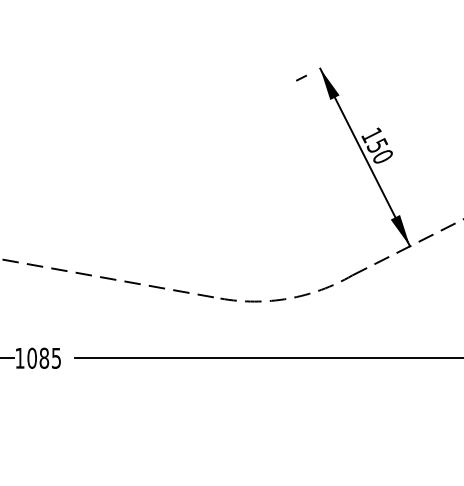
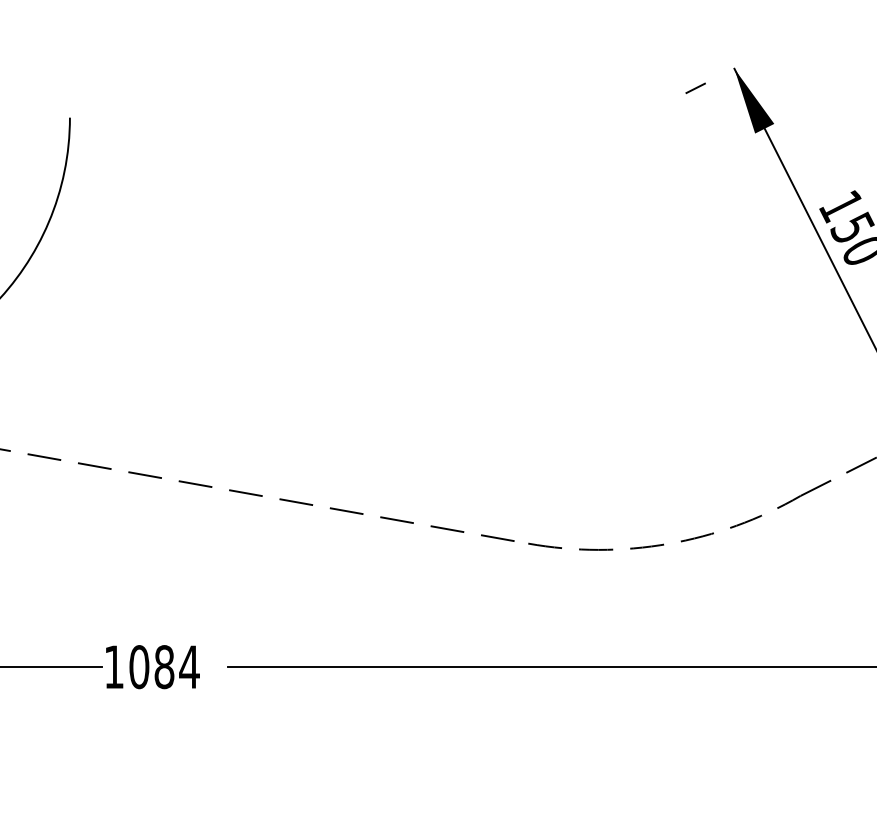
text: (56, 358) -> (189, 667), 1085 -> 1084

